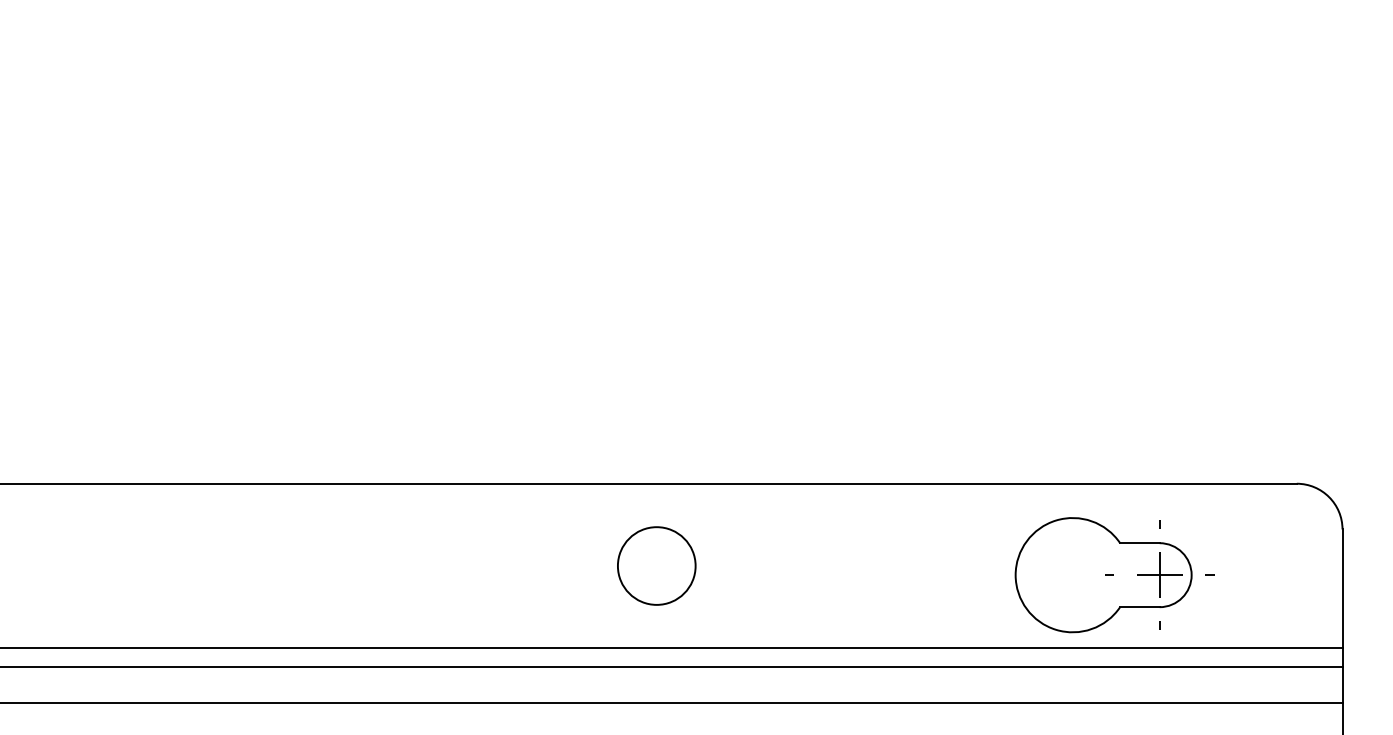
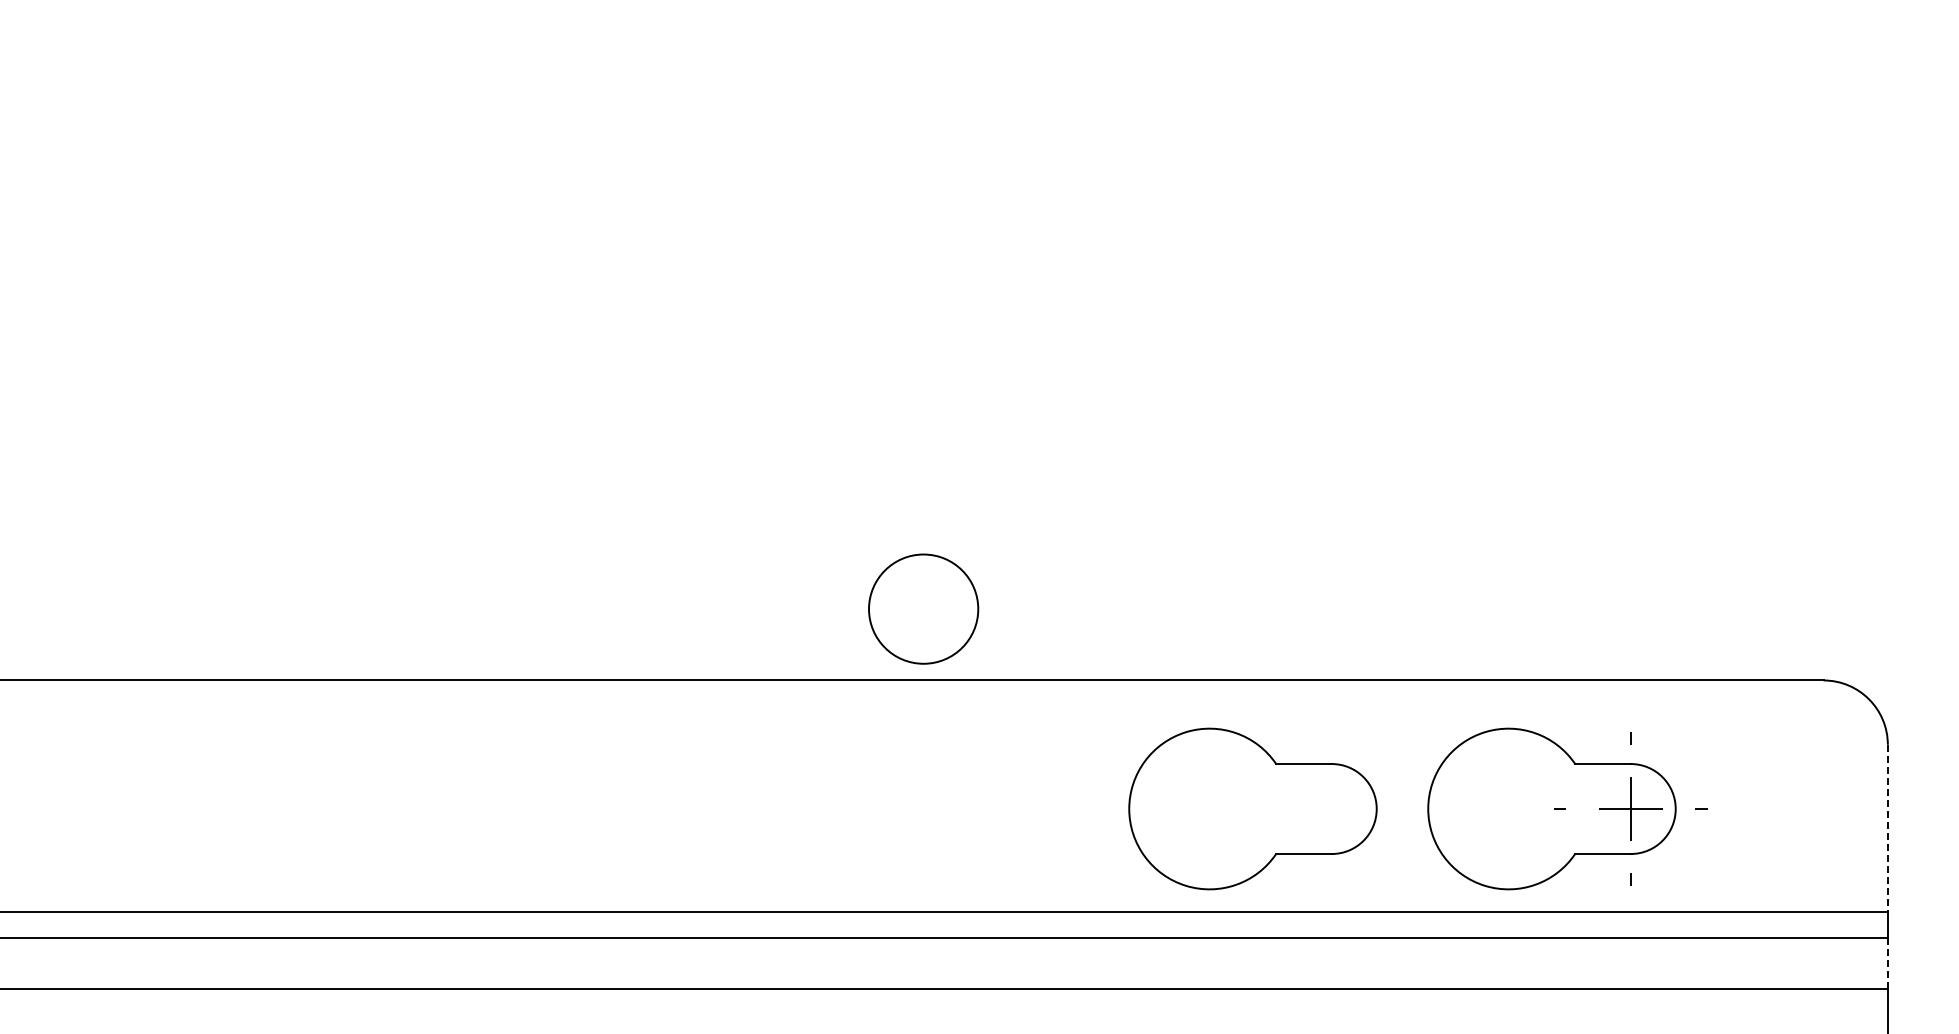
circle: (656, 565) -> (923, 608), moved
part: (890, 574) -> (1252, 808), added
line: (1342, 589) -> (1887, 828), solid -> dashed
line: (1342, 685) -> (1887, 963), solid -> dashed

